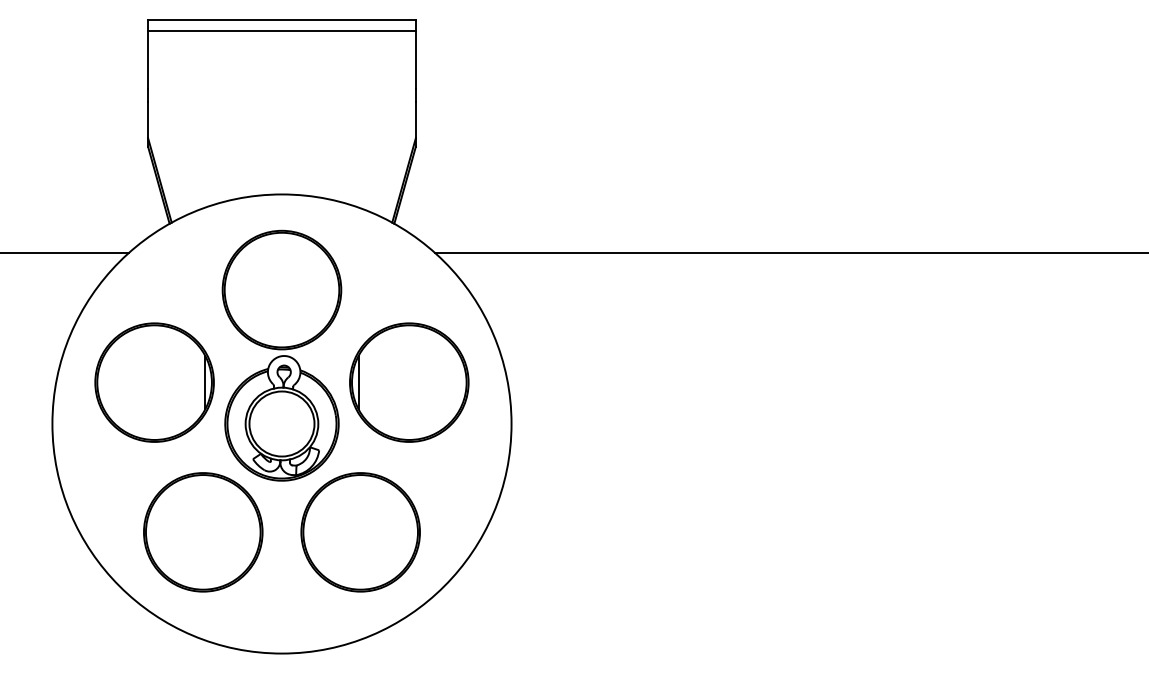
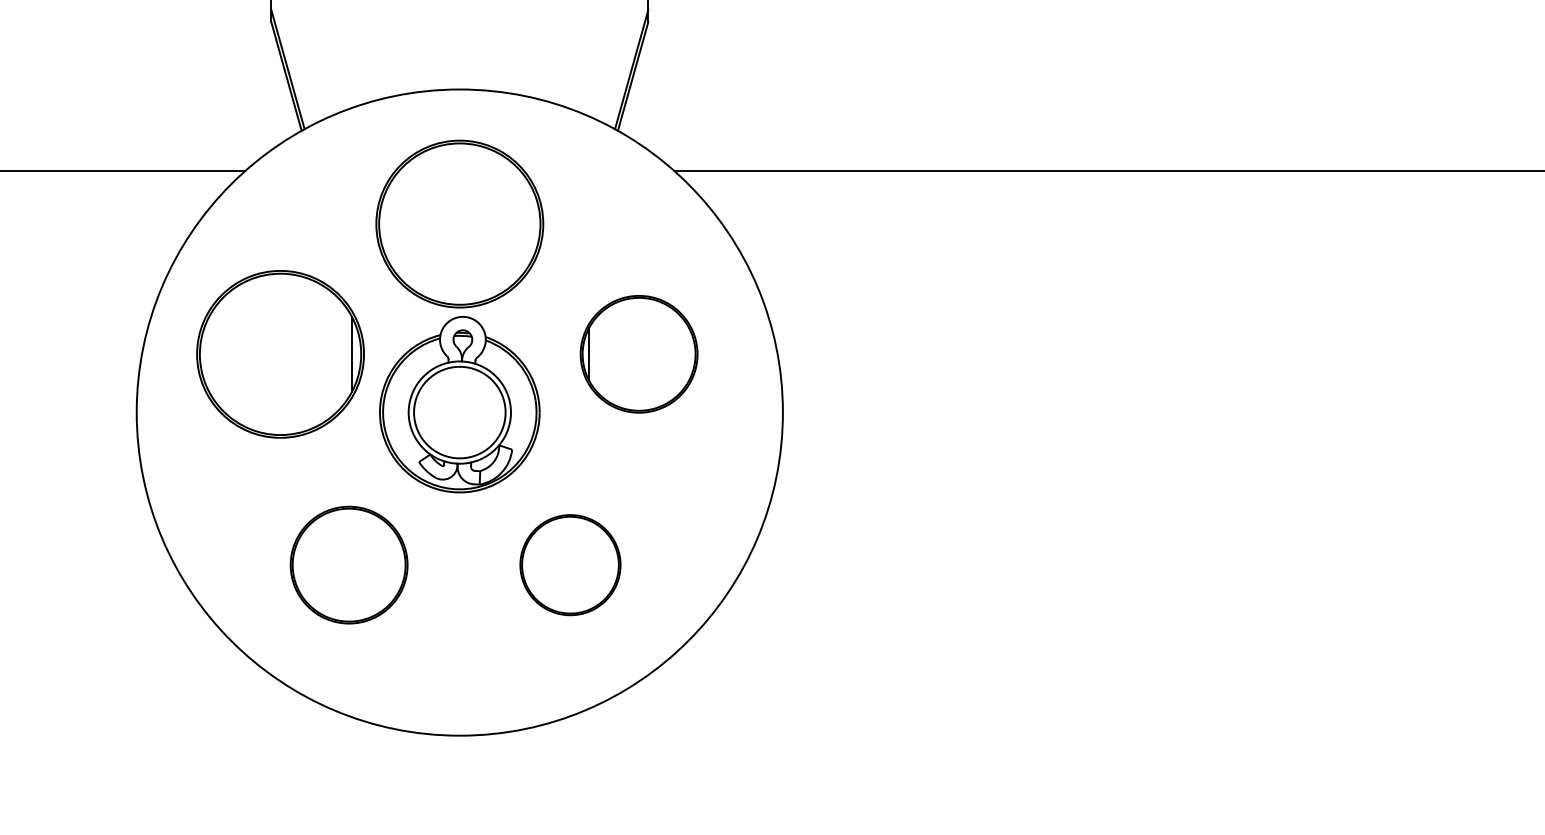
part: (409, 382) -> (639, 354), size x0.7
part: (203, 532) -> (349, 565), size x0.7
part: (360, 532) -> (570, 565), size x0.6

